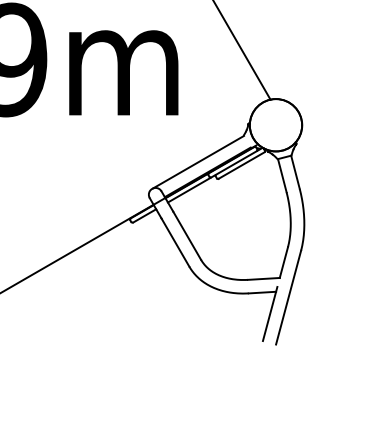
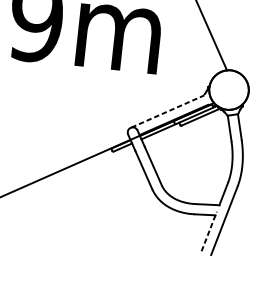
line: (198, 162) -> (167, 111), solid -> dashed
line: (270, 314) -> (209, 231), solid -> dashed

